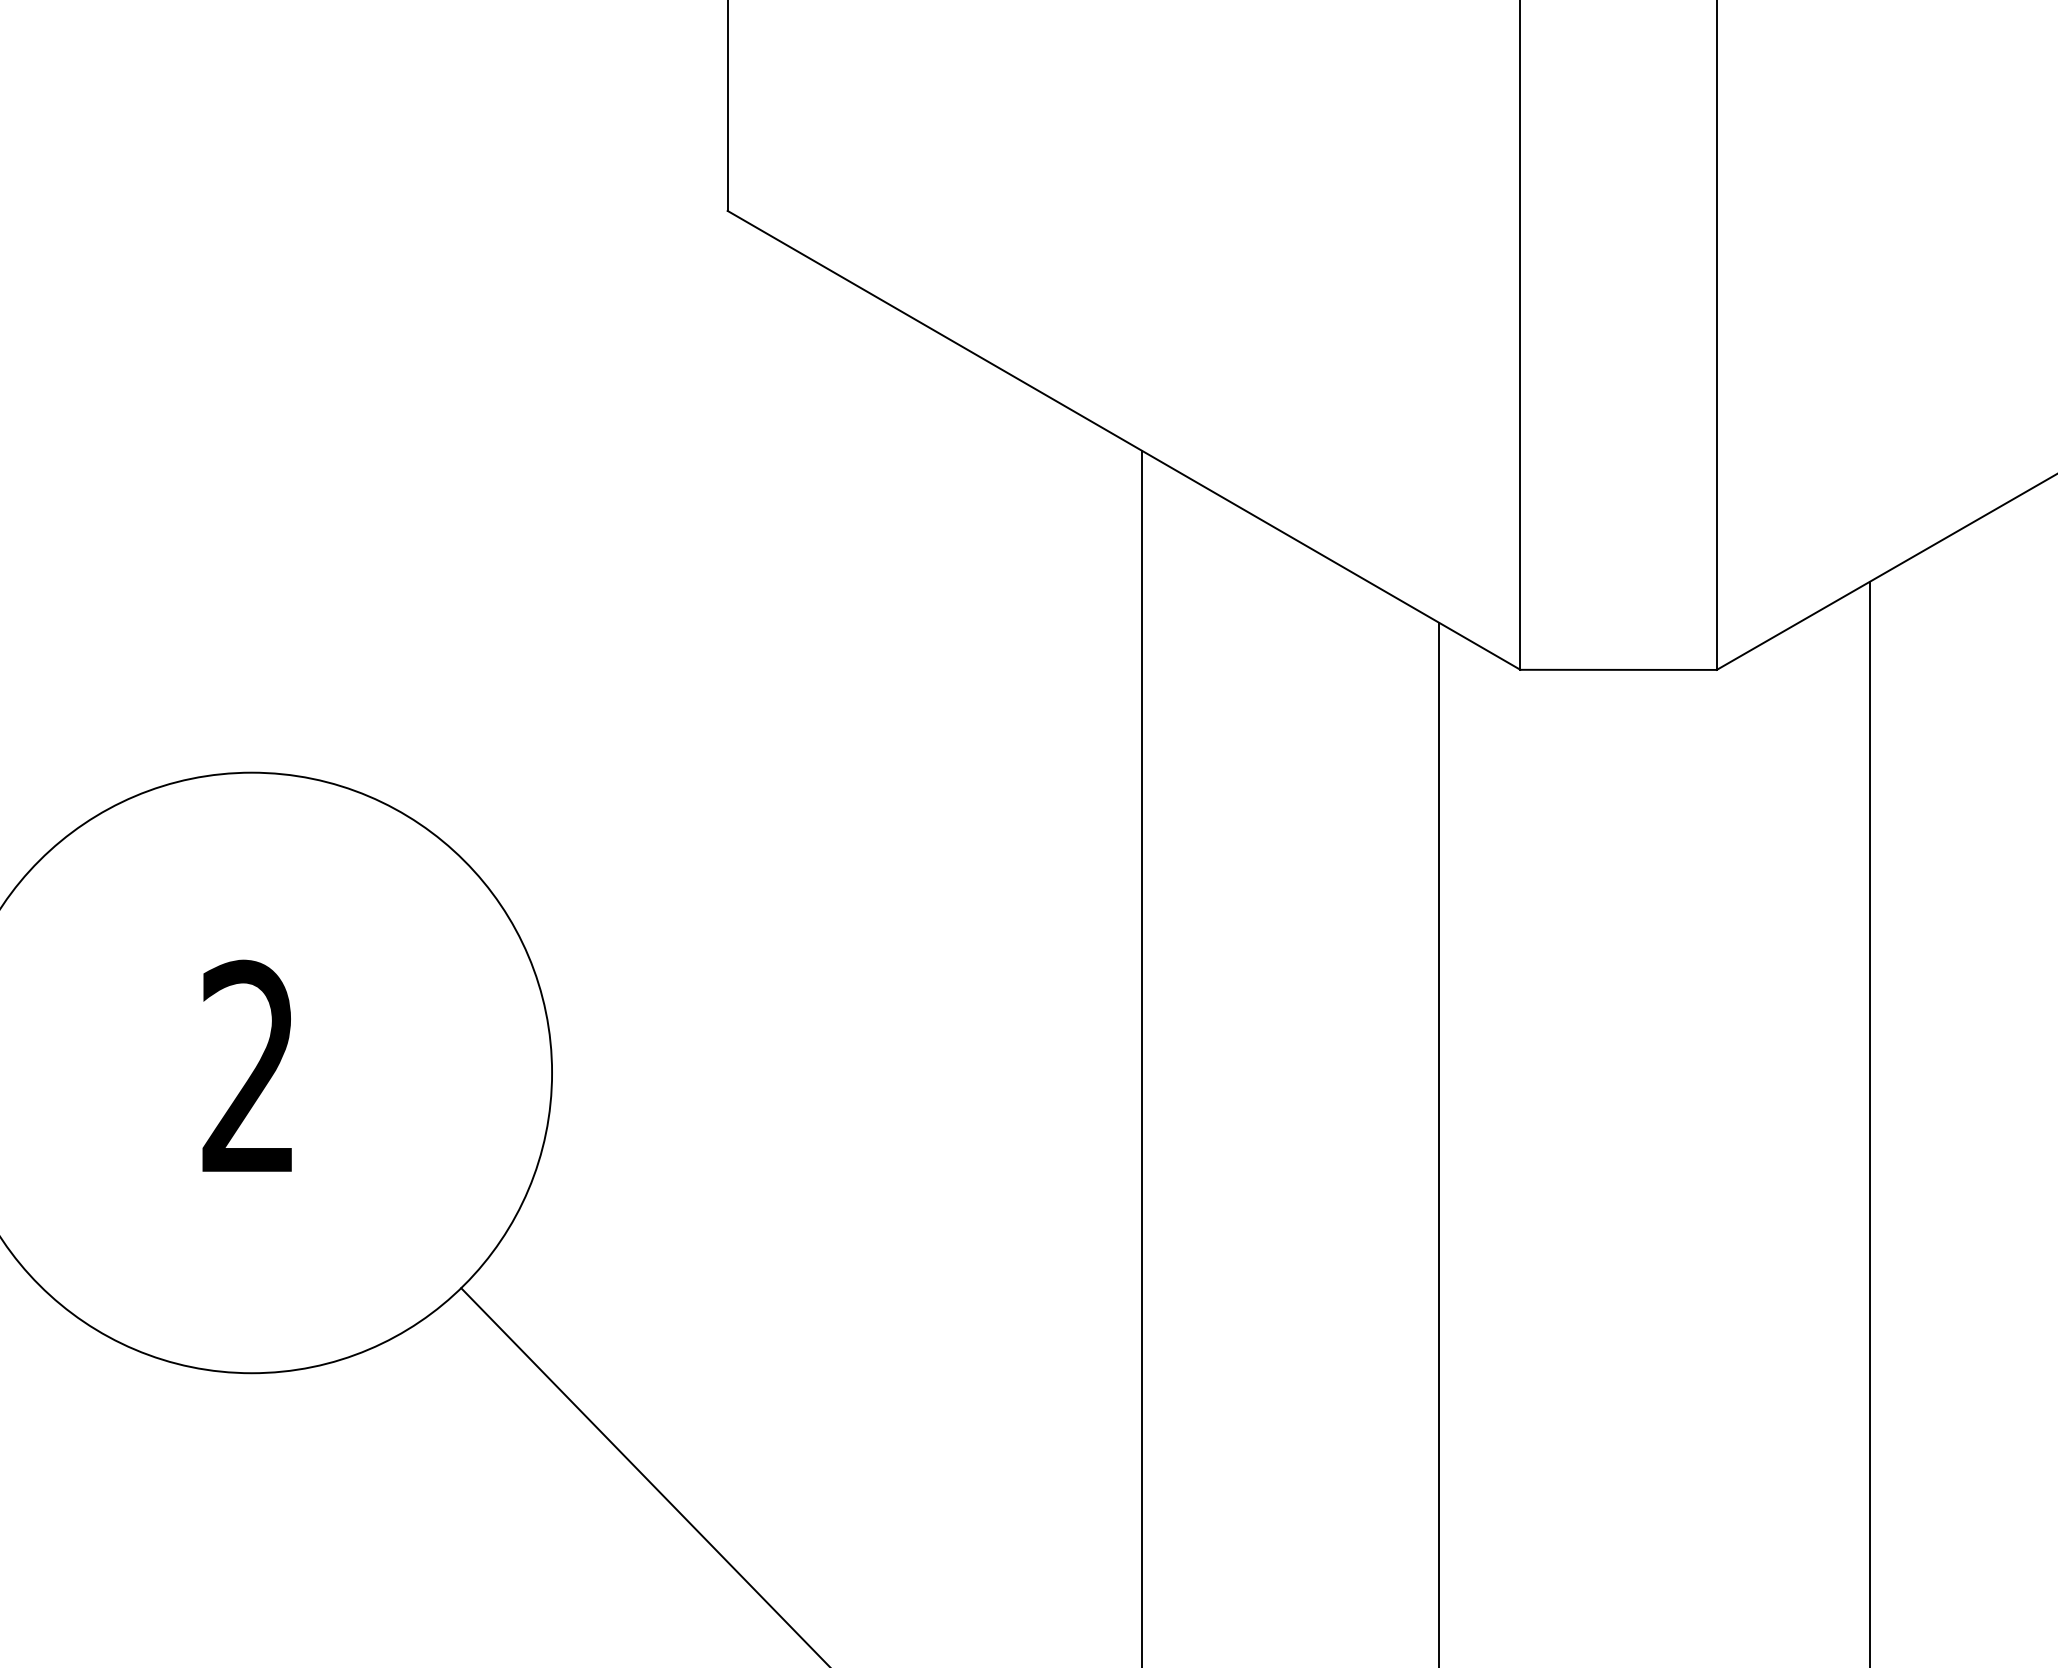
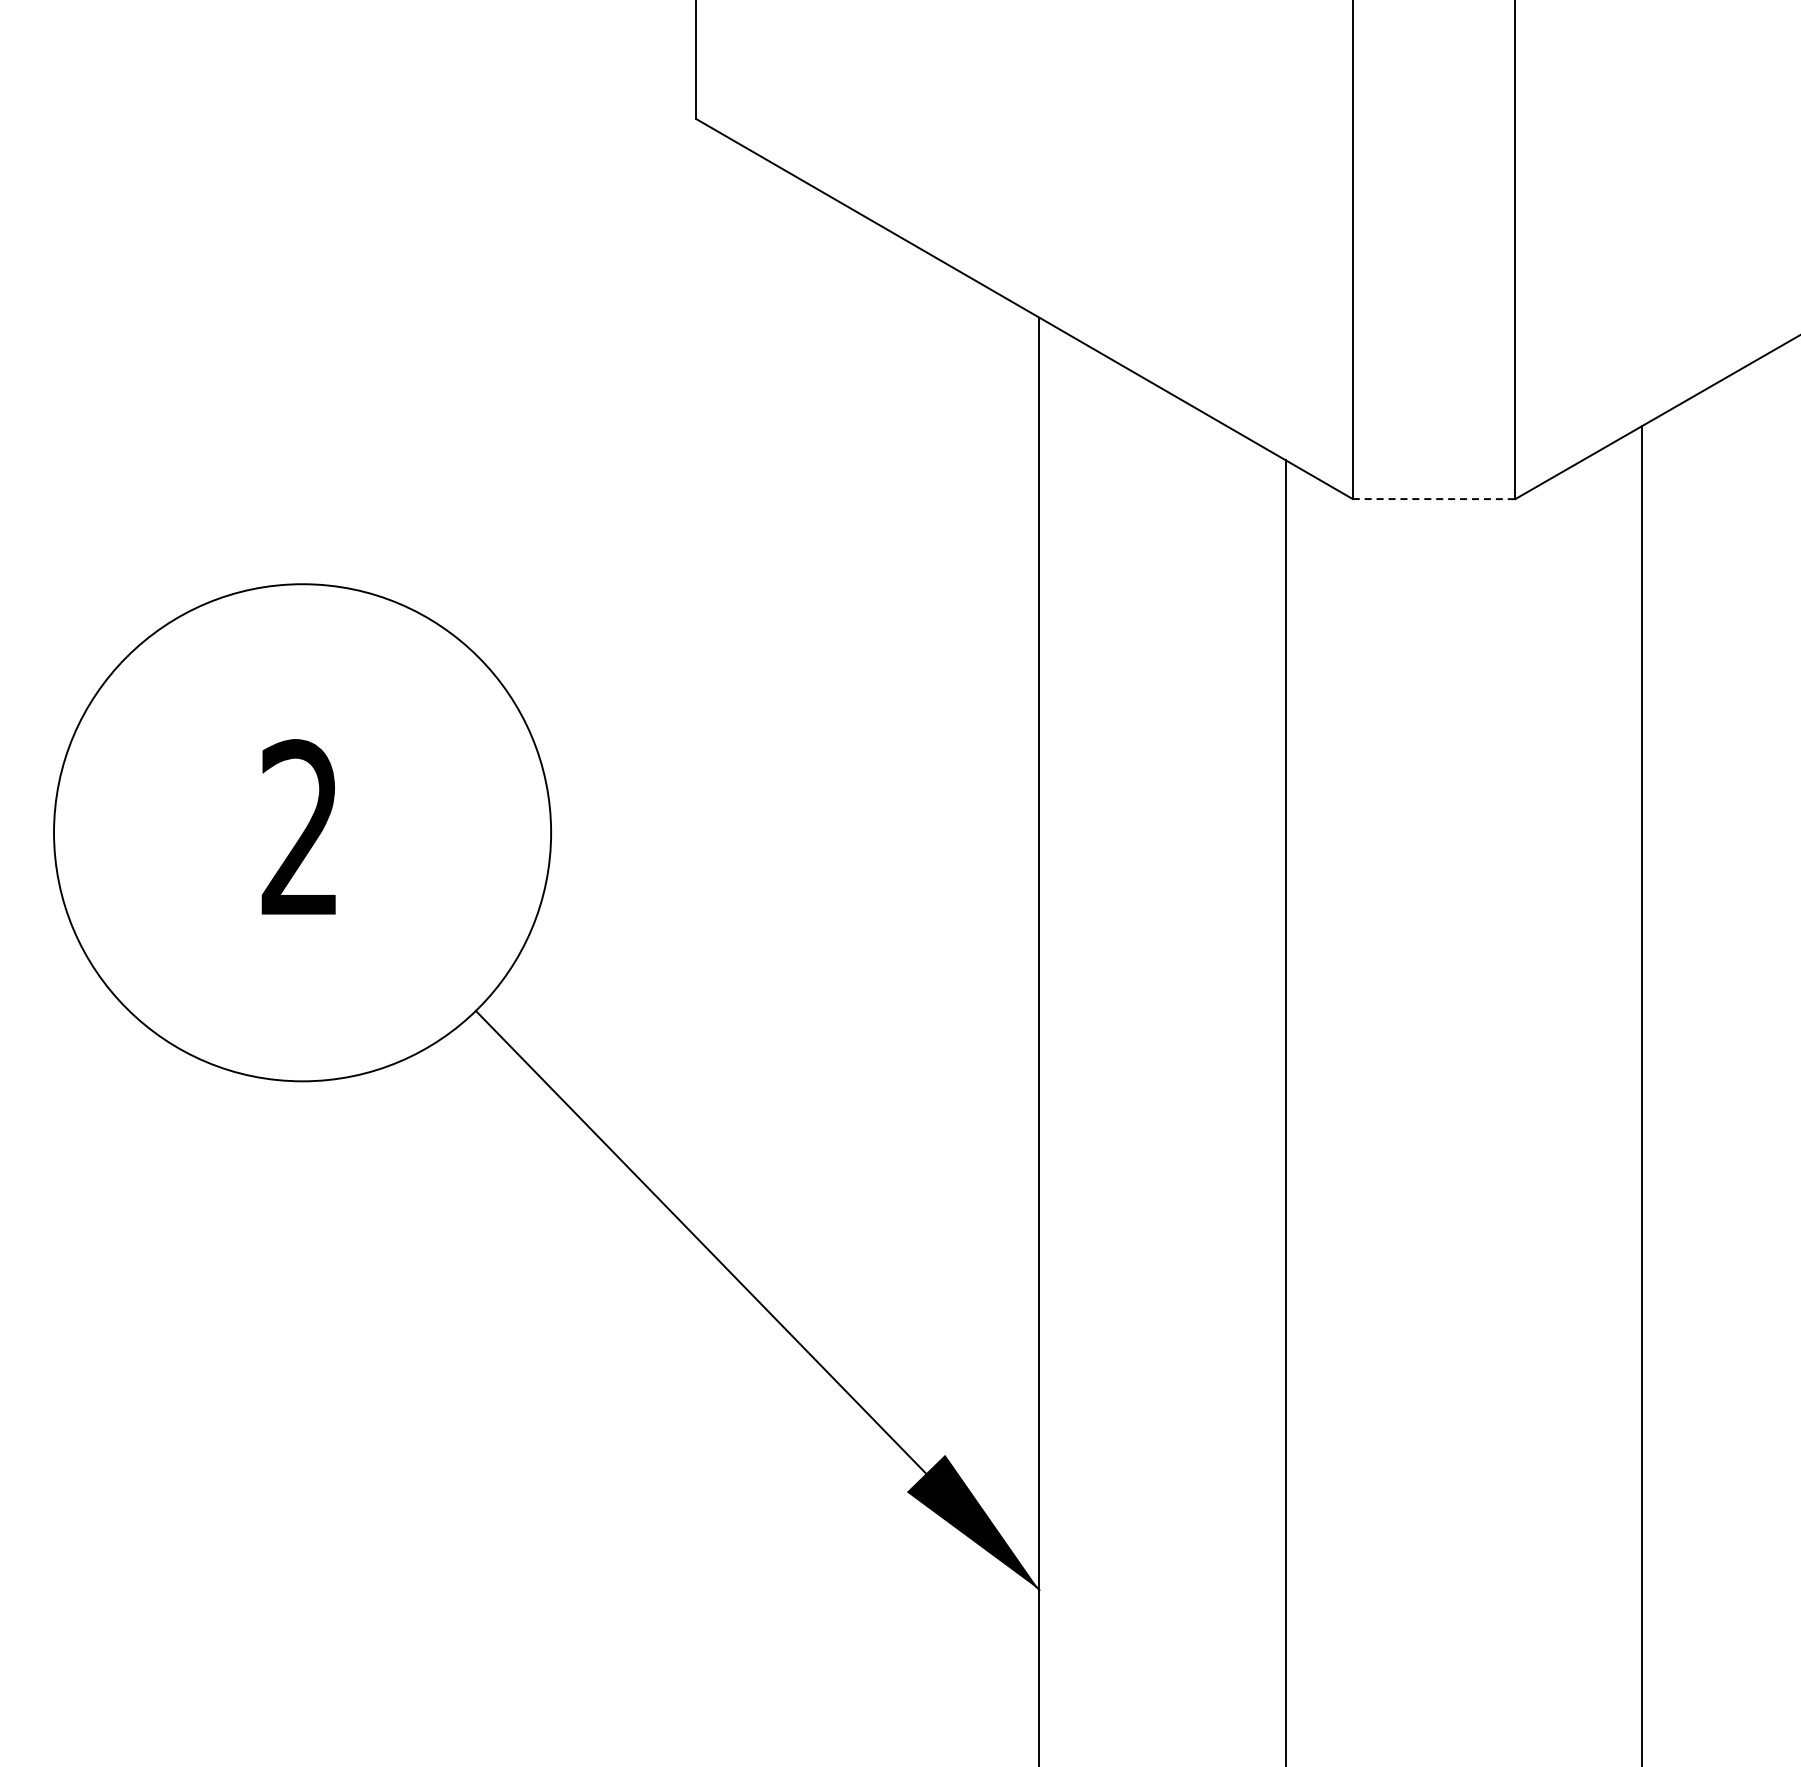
line: (1619, 670) -> (1434, 499), solid -> dashed

